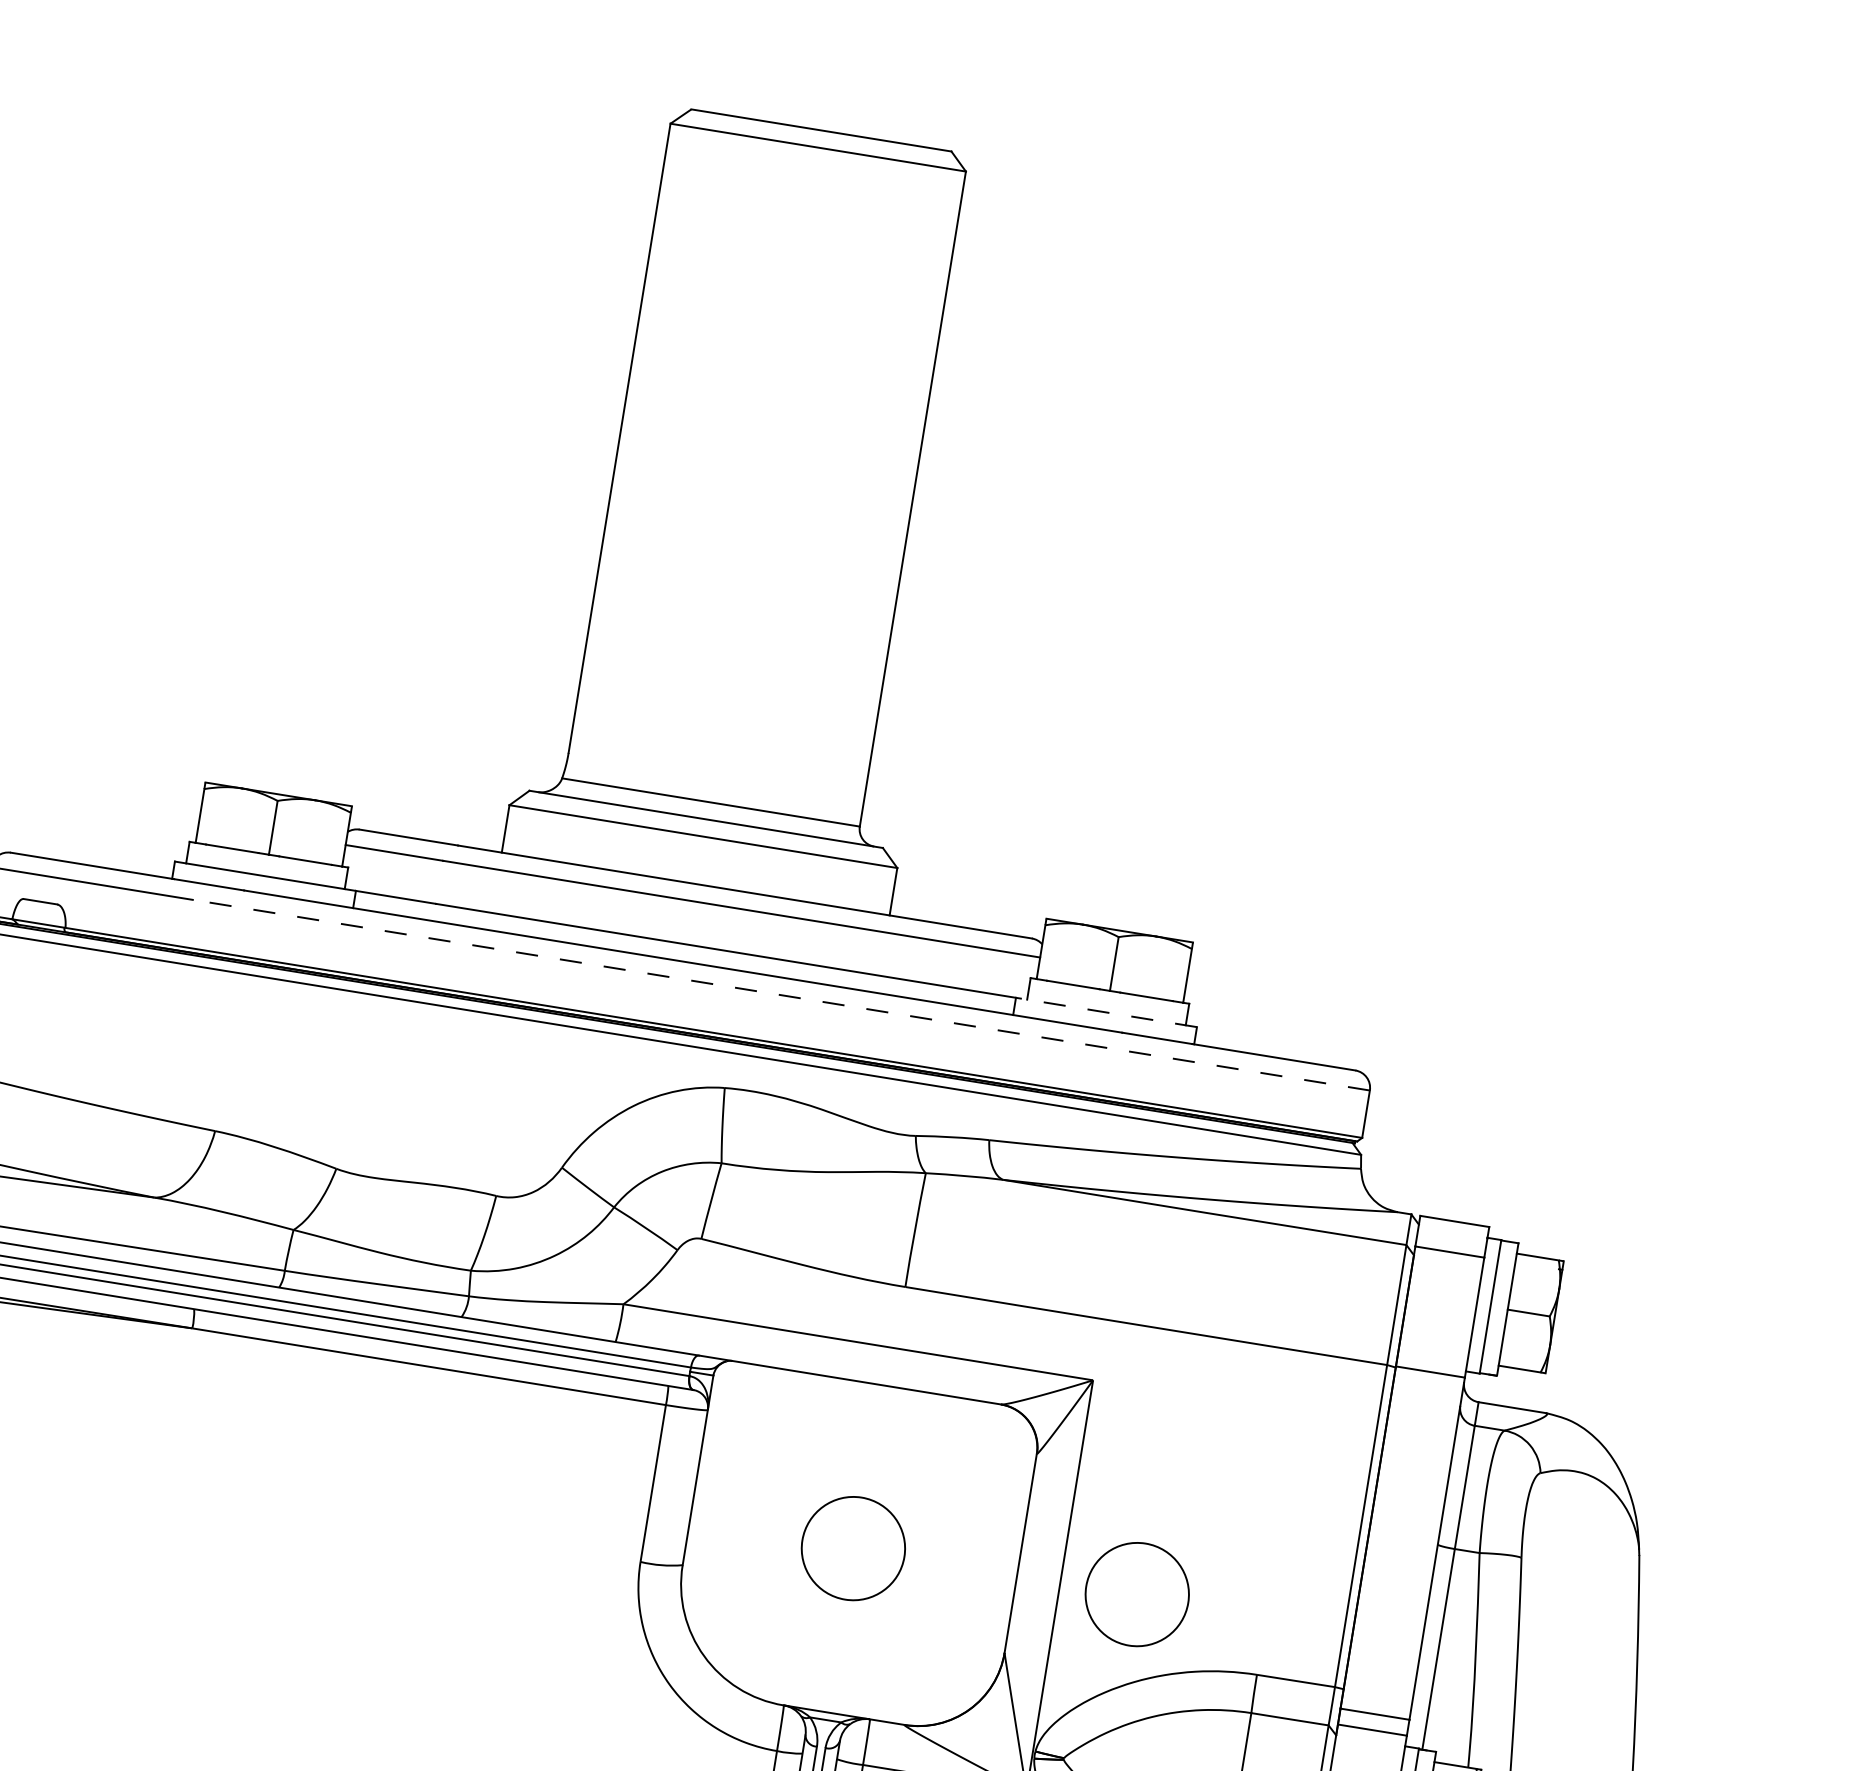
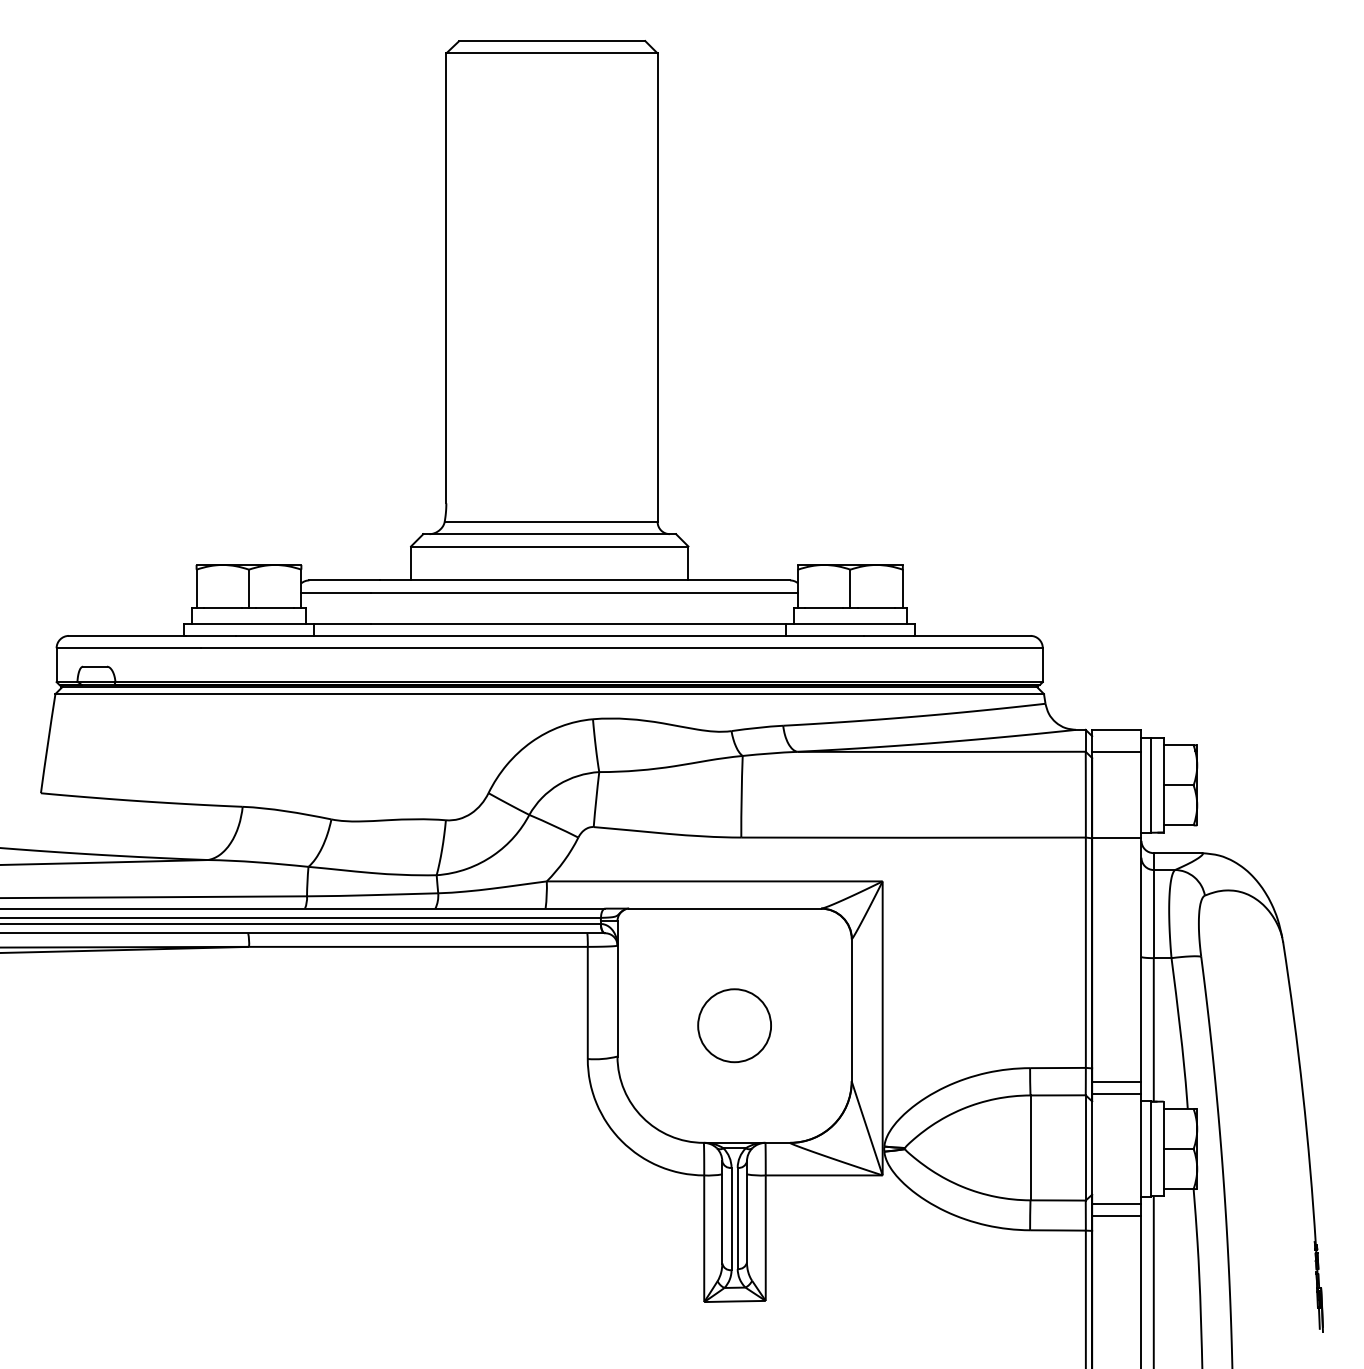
line: (780, 995) -> (621, 648), dashed -> solid
line: (1106, 1012) -> (850, 623), dashed -> solid
circle: (1137, 1594) -> (937, 1025), removed

